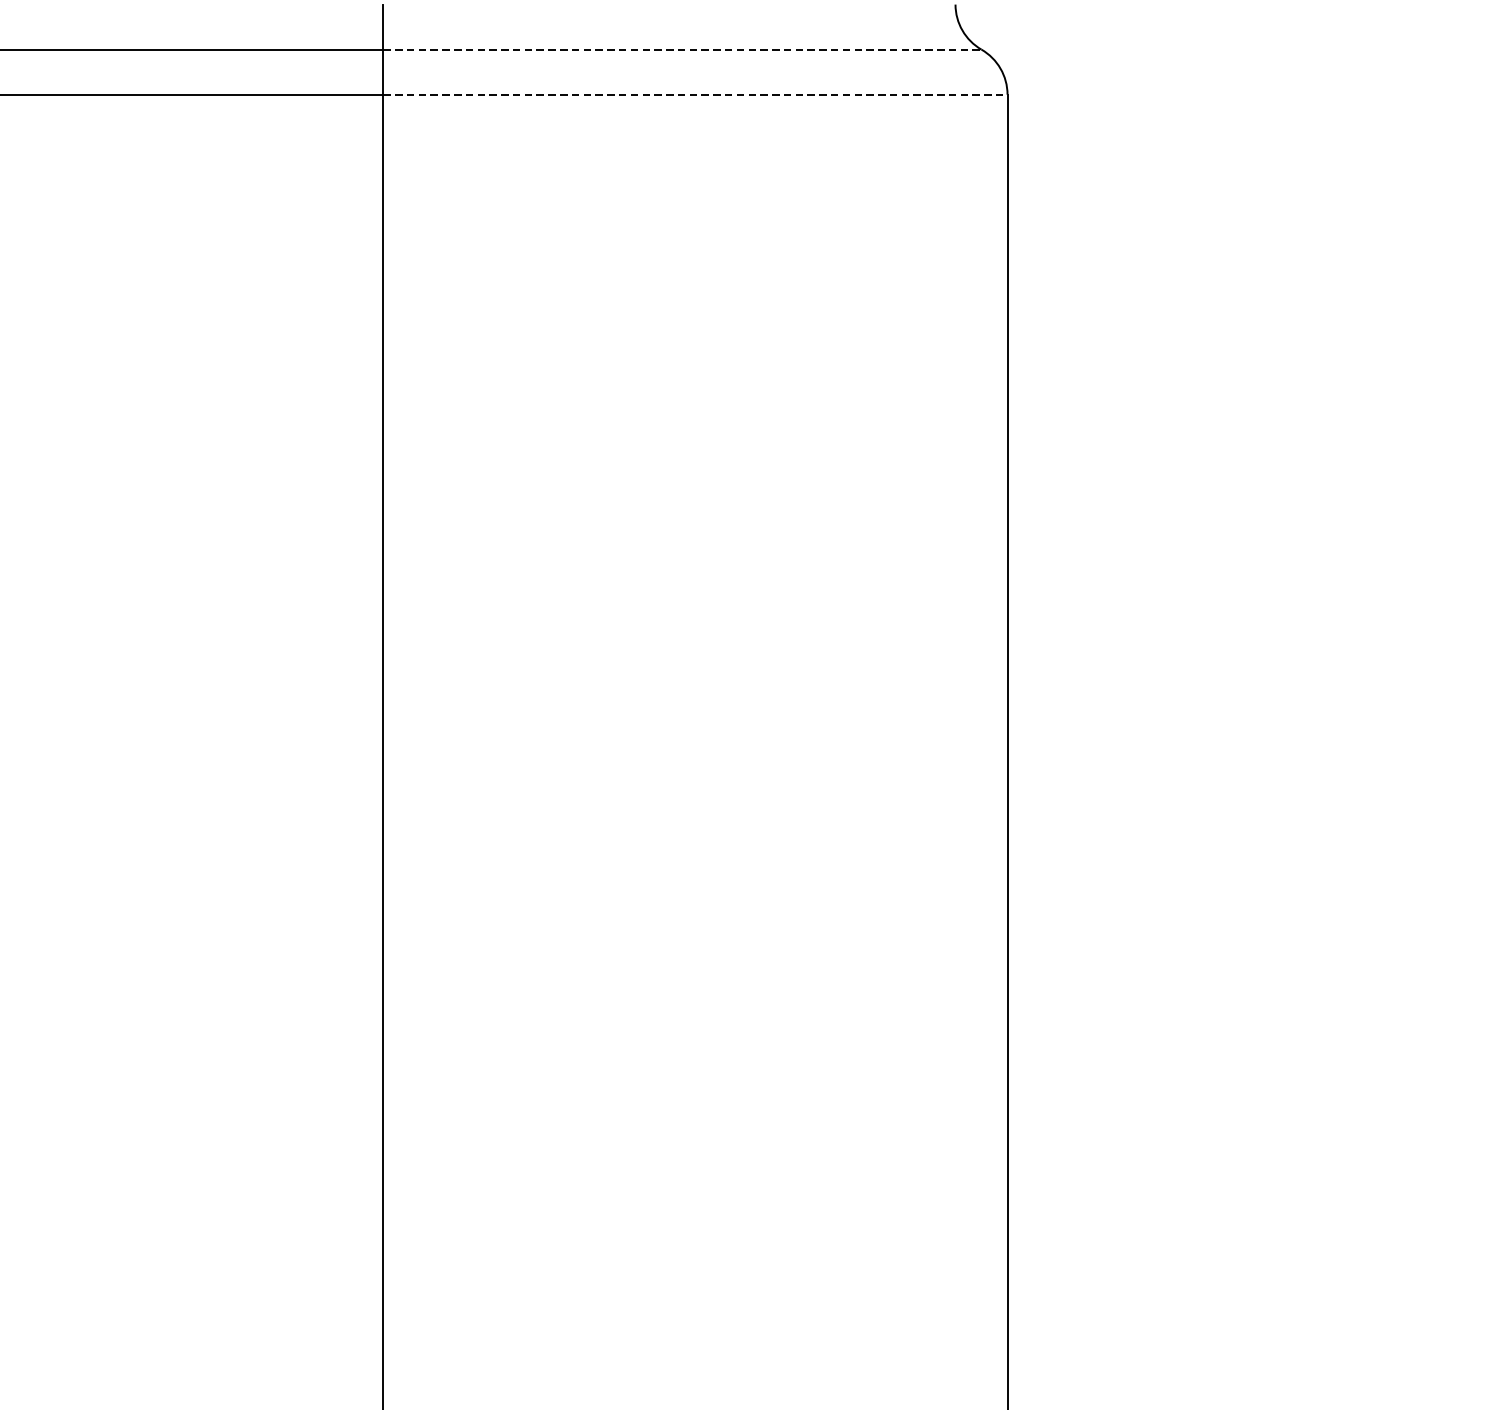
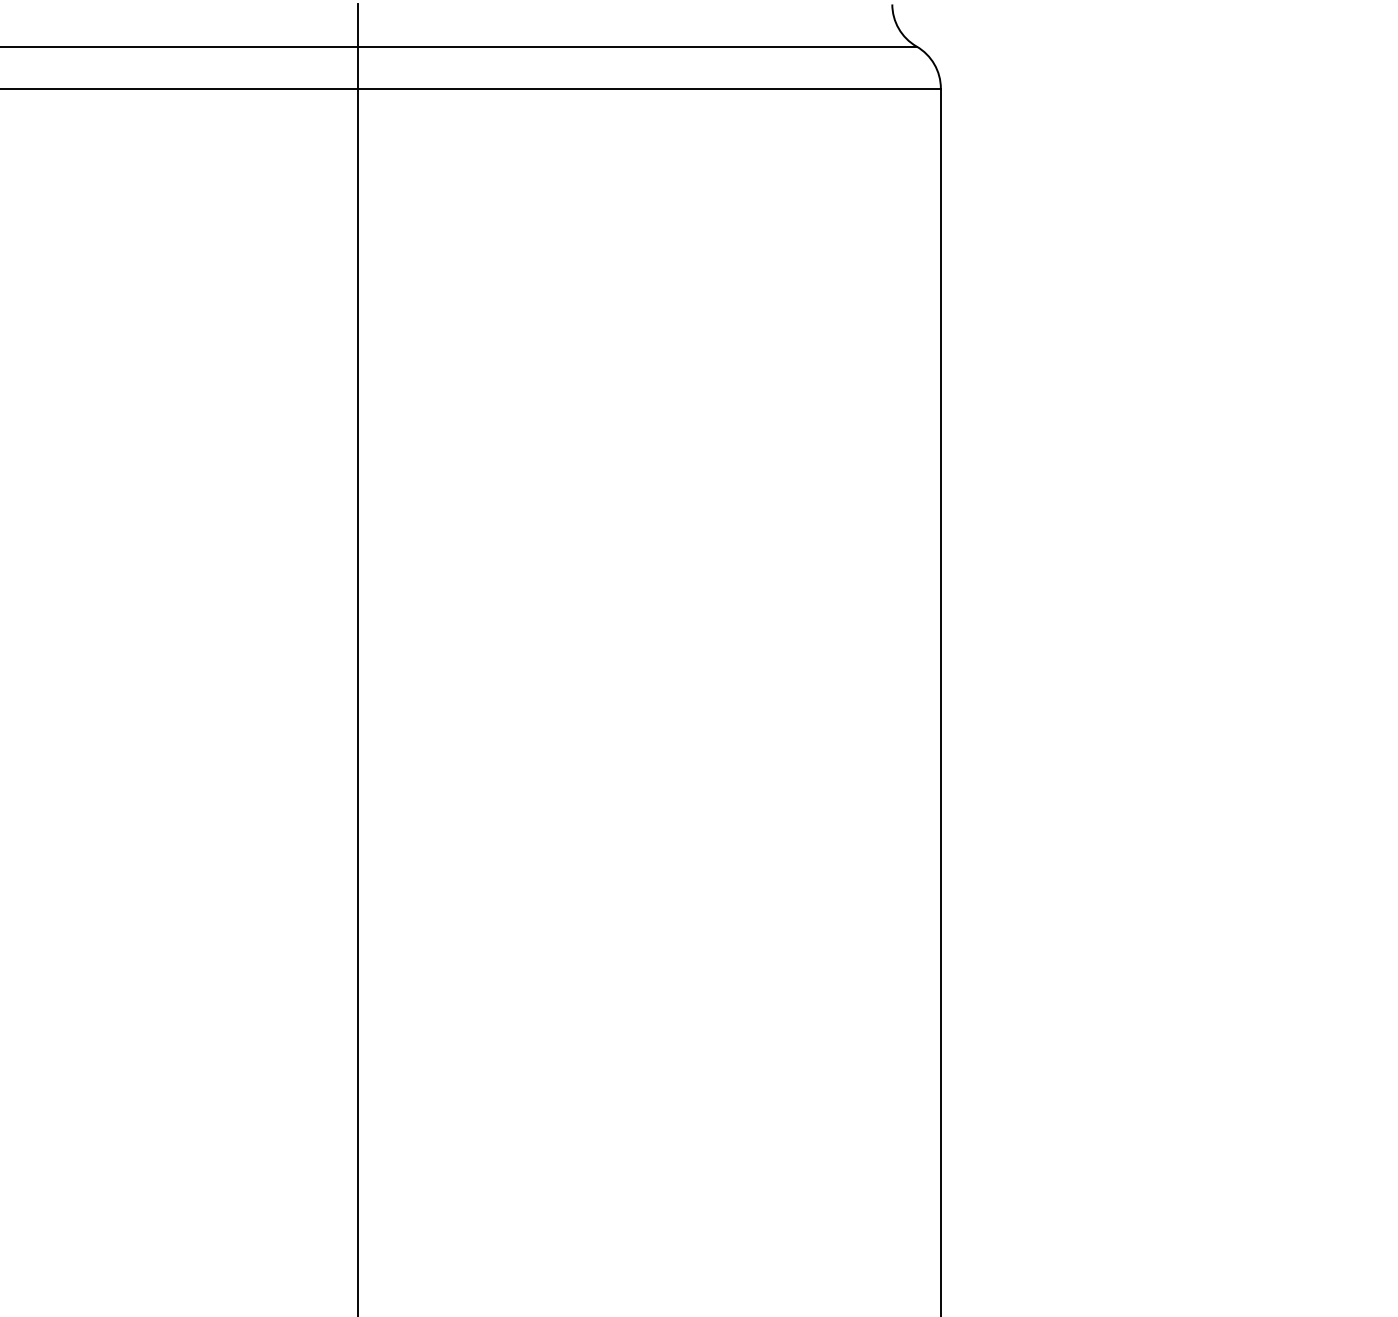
line: (682, 49) -> (637, 46), dashed -> solid
line: (695, 94) -> (649, 88), dashed -> solid

